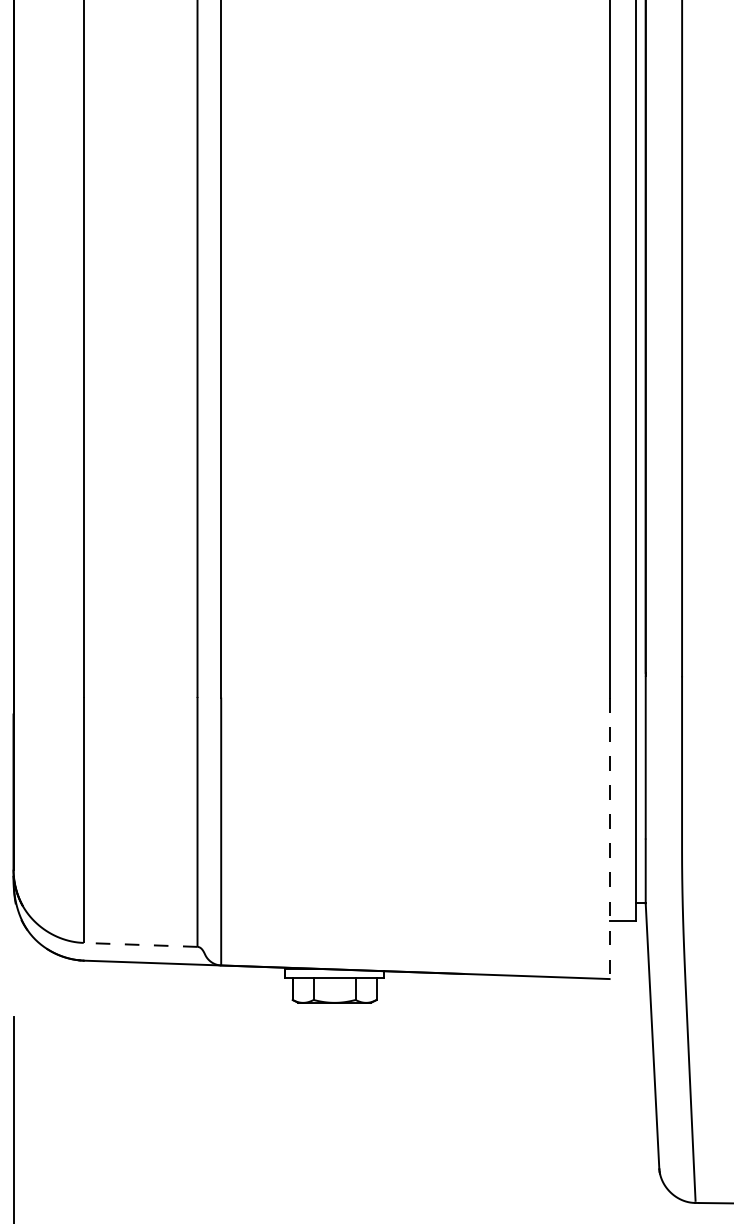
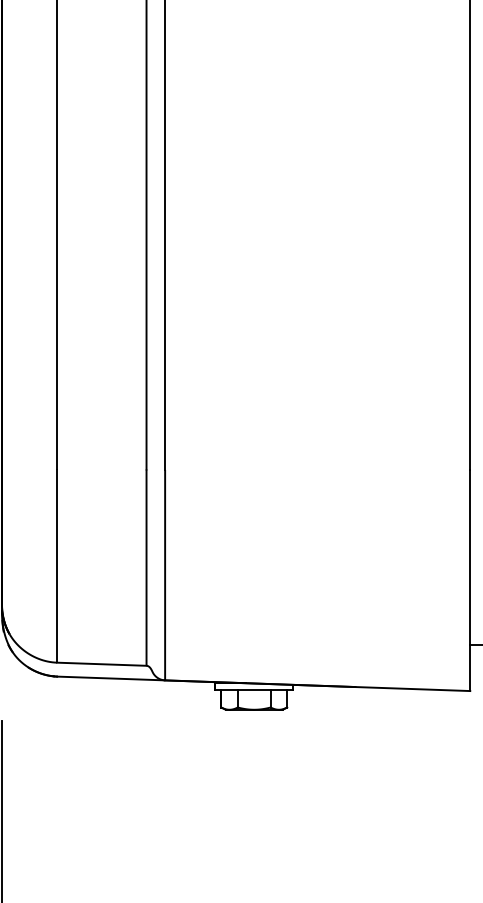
line: (609, 838) -> (470, 580), dashed -> solid
line: (140, 944) -> (101, 663), dashed -> solid

